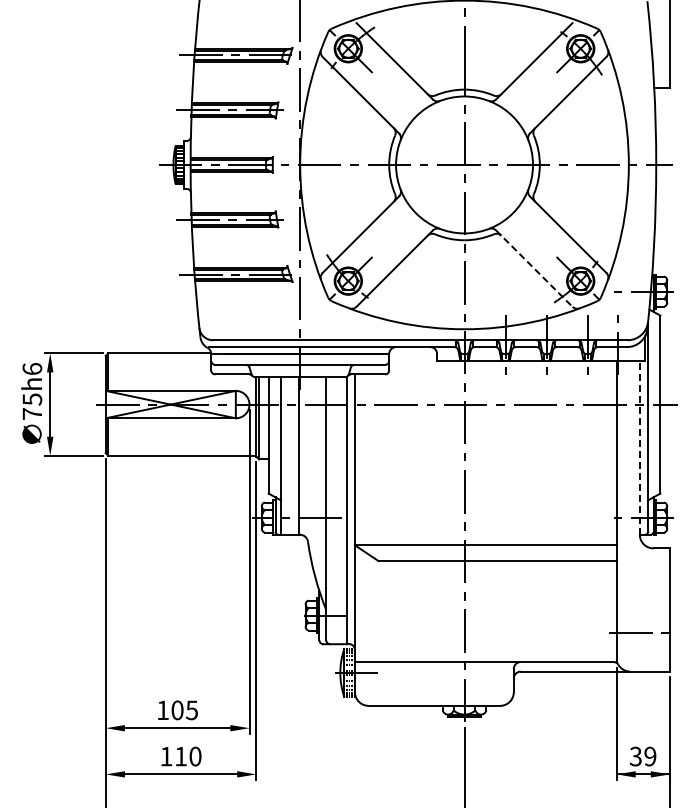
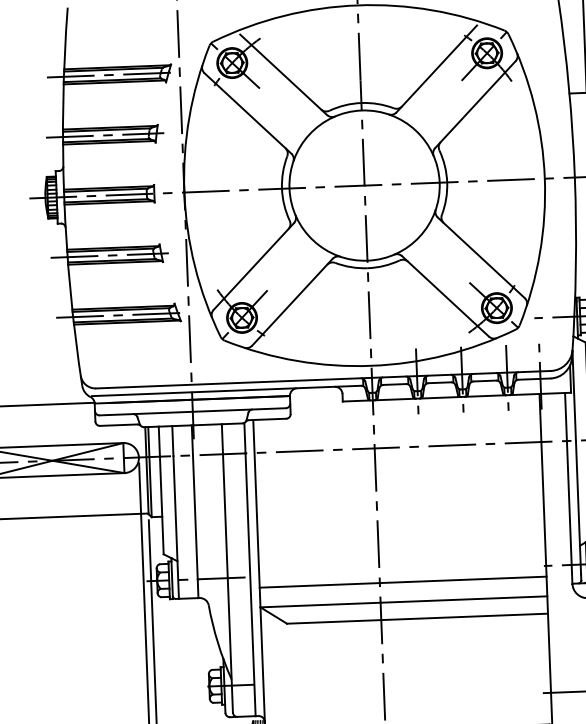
line: (534, 268) -> (445, 296), dashed -> solid
line: (639, 447) -> (568, 488), dashed -> solid
line: (485, 527) -> (402, 582), added

